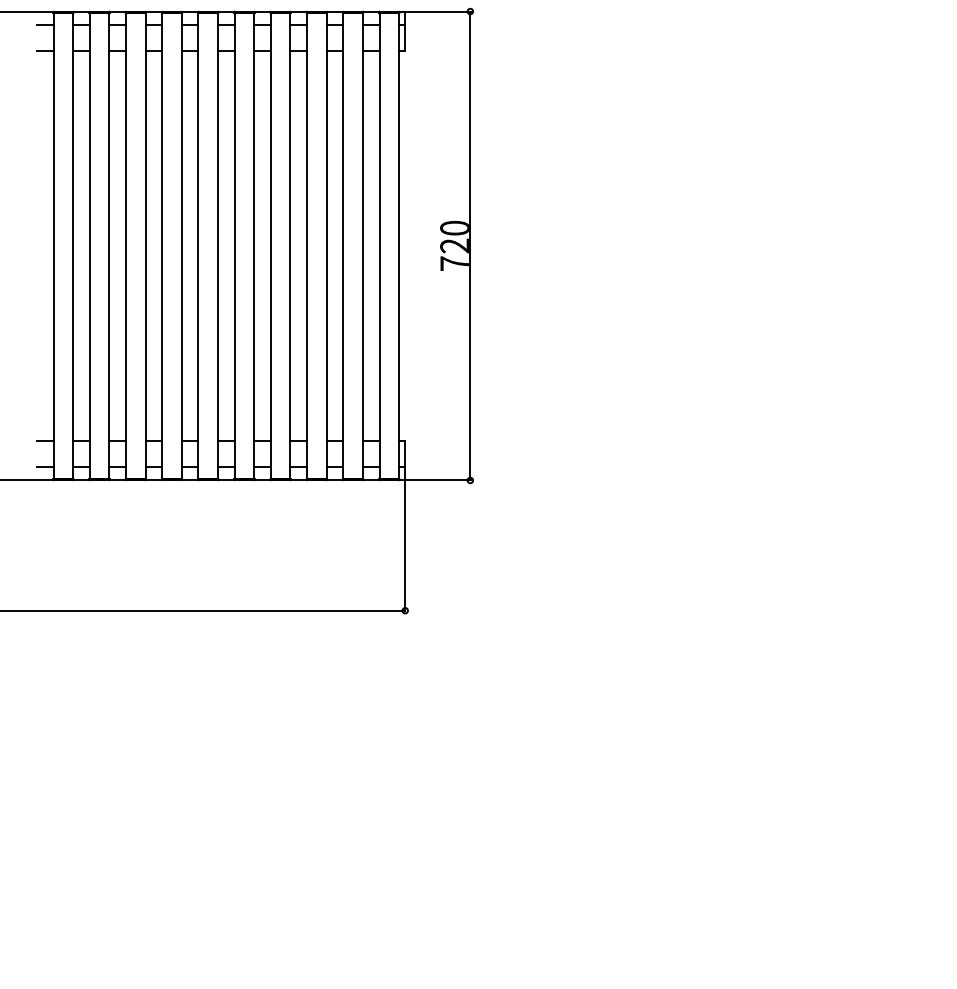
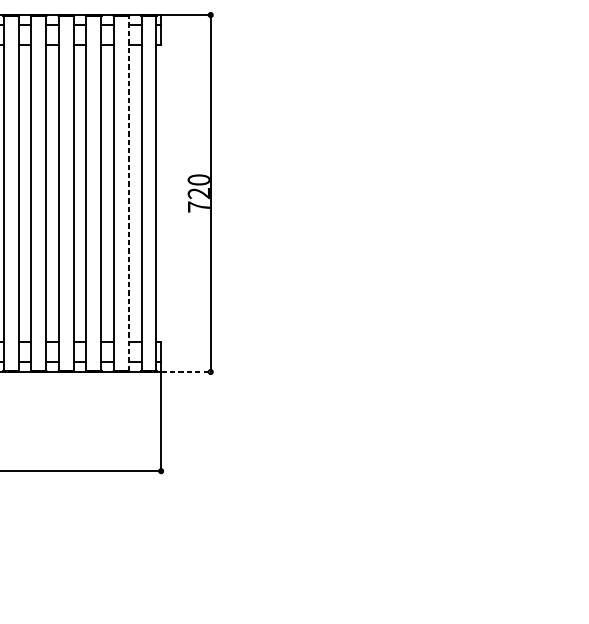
line: (362, 245) -> (128, 193), solid -> dashed
line: (438, 480) -> (186, 372), solid -> dashed

